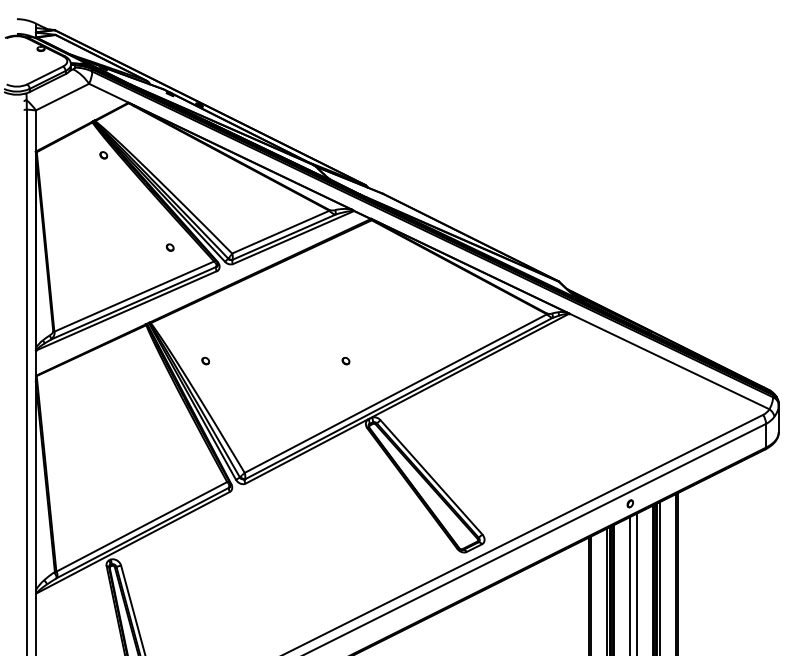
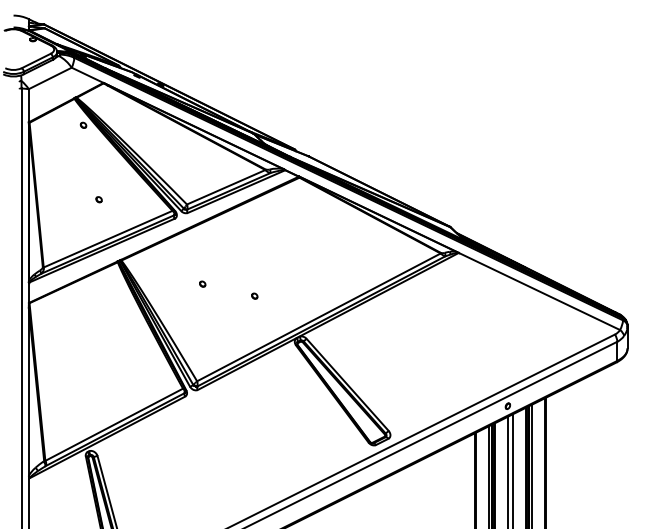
part: (169, 247) -> (98, 199), moved
part: (205, 360) -> (202, 283), moved
part: (345, 360) -> (254, 295), moved

